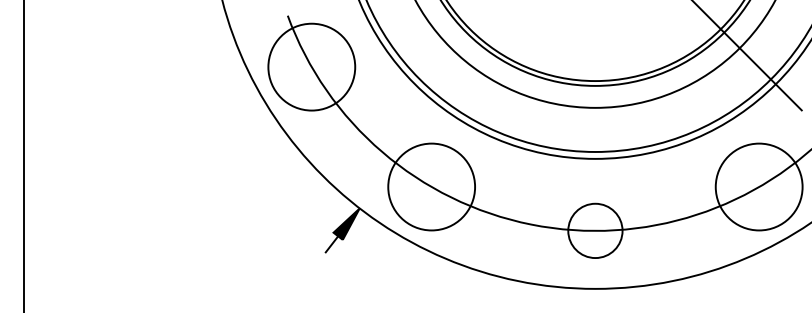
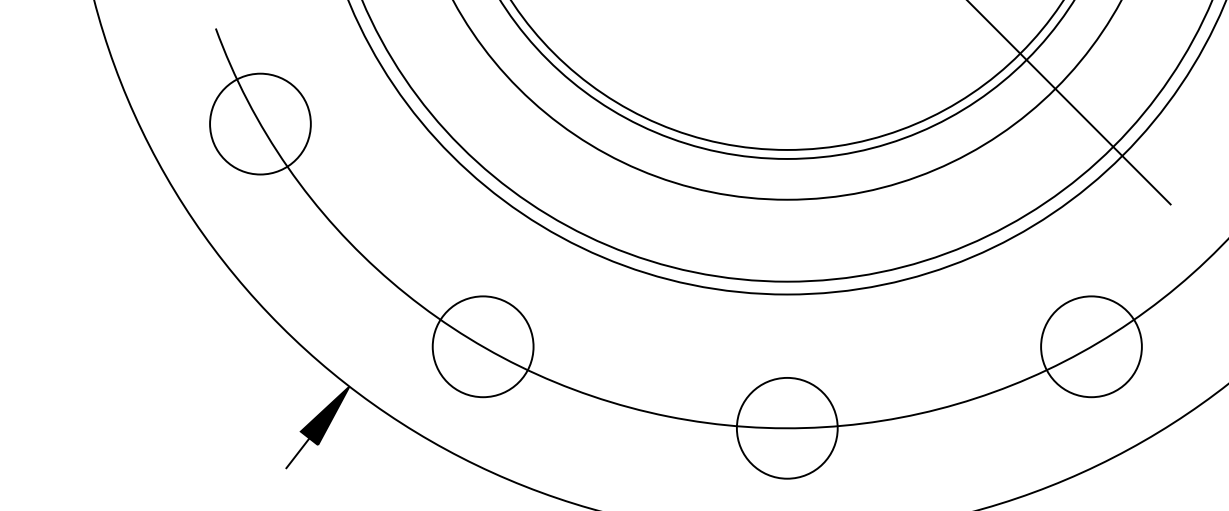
circle: (311, 67) -> (259, 124), size x0.62
circle: (431, 186) -> (482, 345), size x0.62
circle: (759, 186) -> (1092, 345), size x0.62

